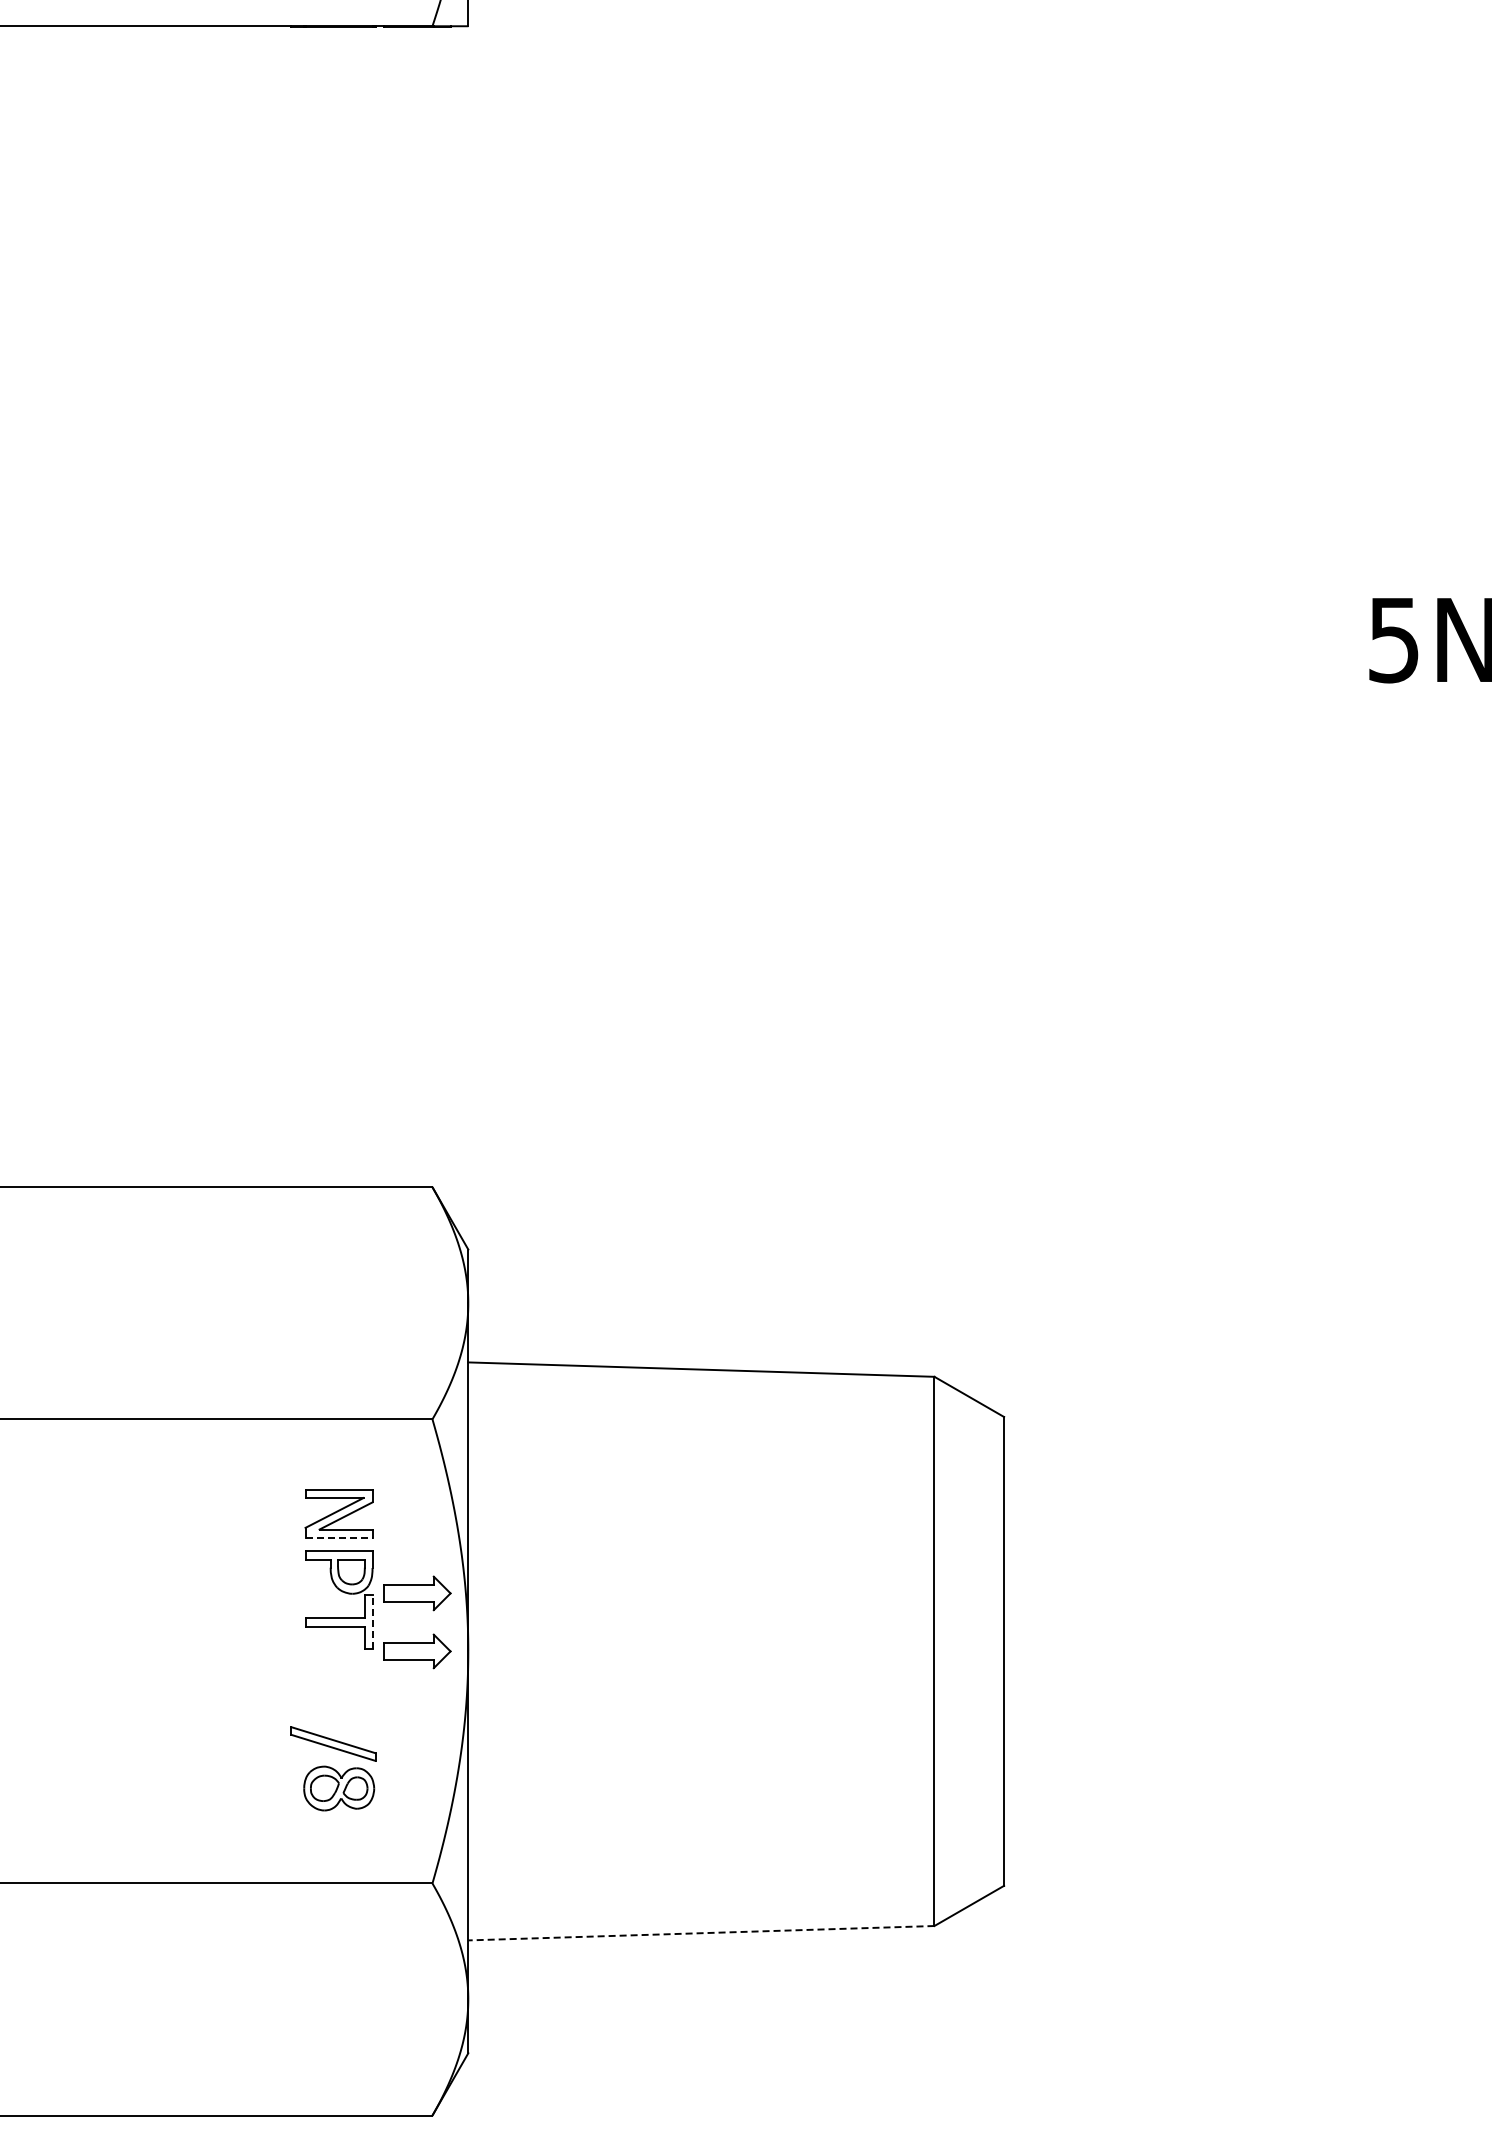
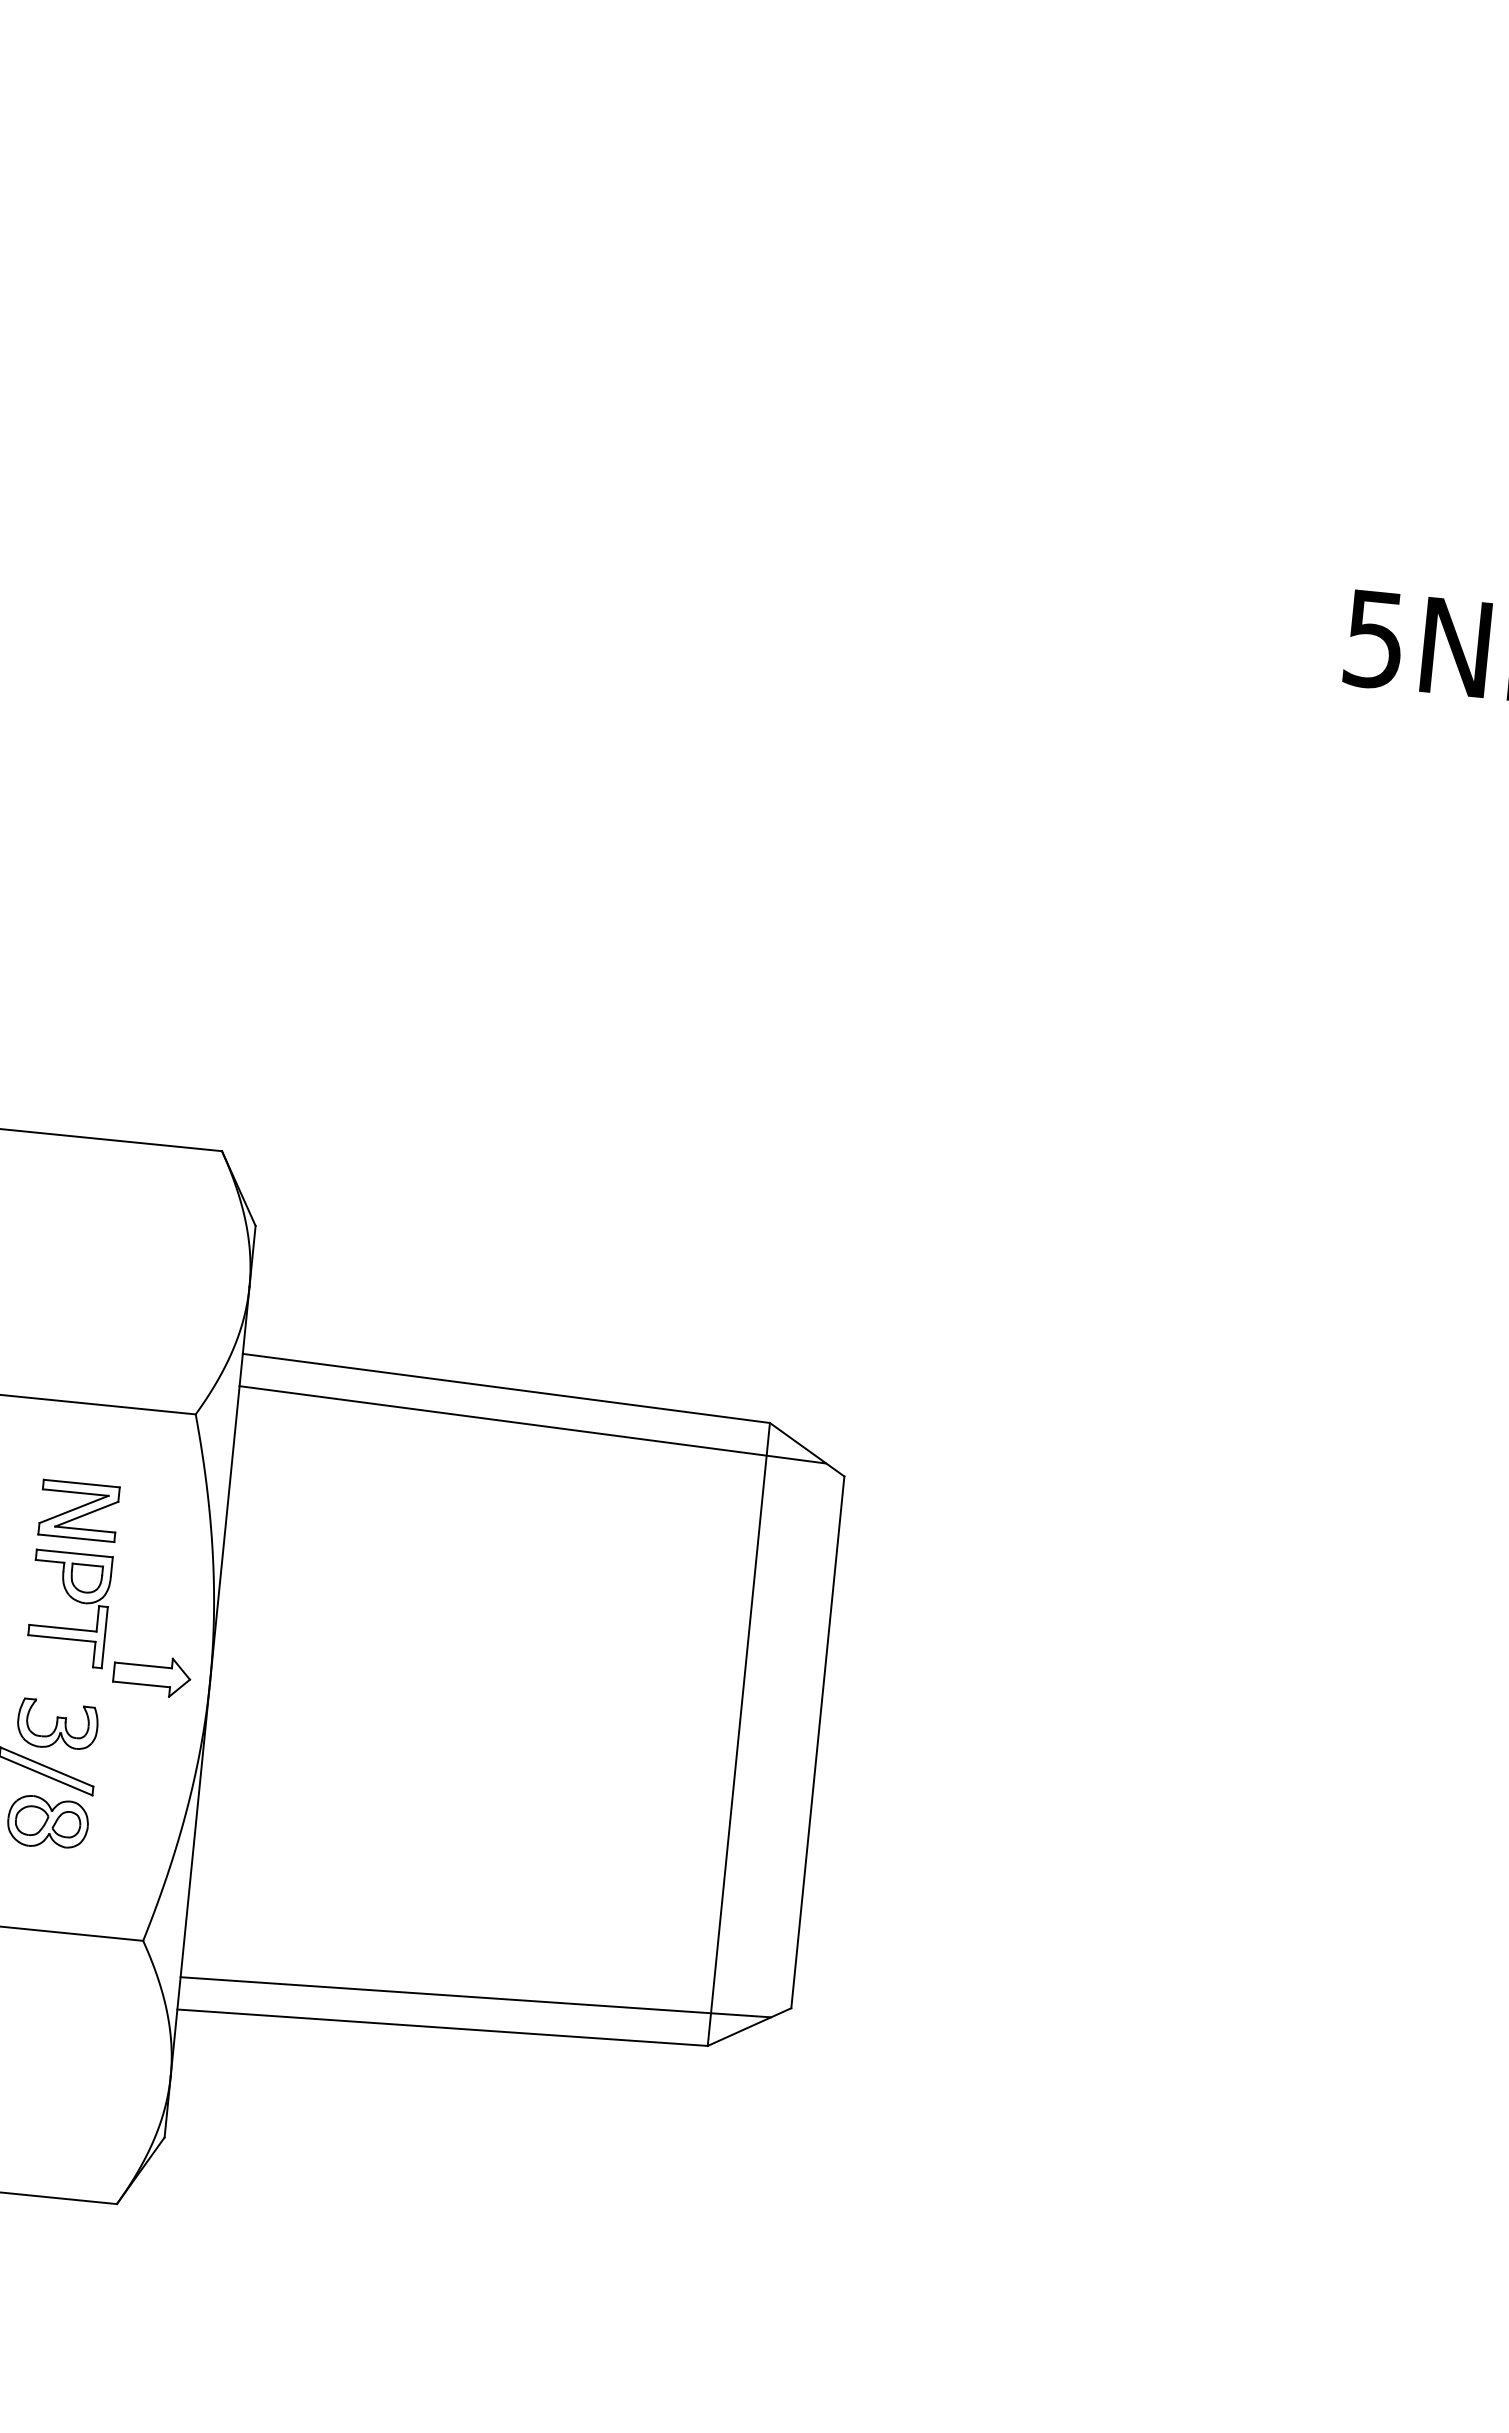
line: (727, 1398) -> (532, 1424), added
line: (339, 1537) -> (76, 1537), dashed -> solid
part: (417, 1593) -> (159, 1610), removed
line: (372, 1622) -> (104, 1638), dashed -> solid
part: (338, 1702) -> (57, 1724), added
line: (727, 1903) -> (475, 1996), added
line: (700, 1933) -> (441, 2027), dashed -> solid

